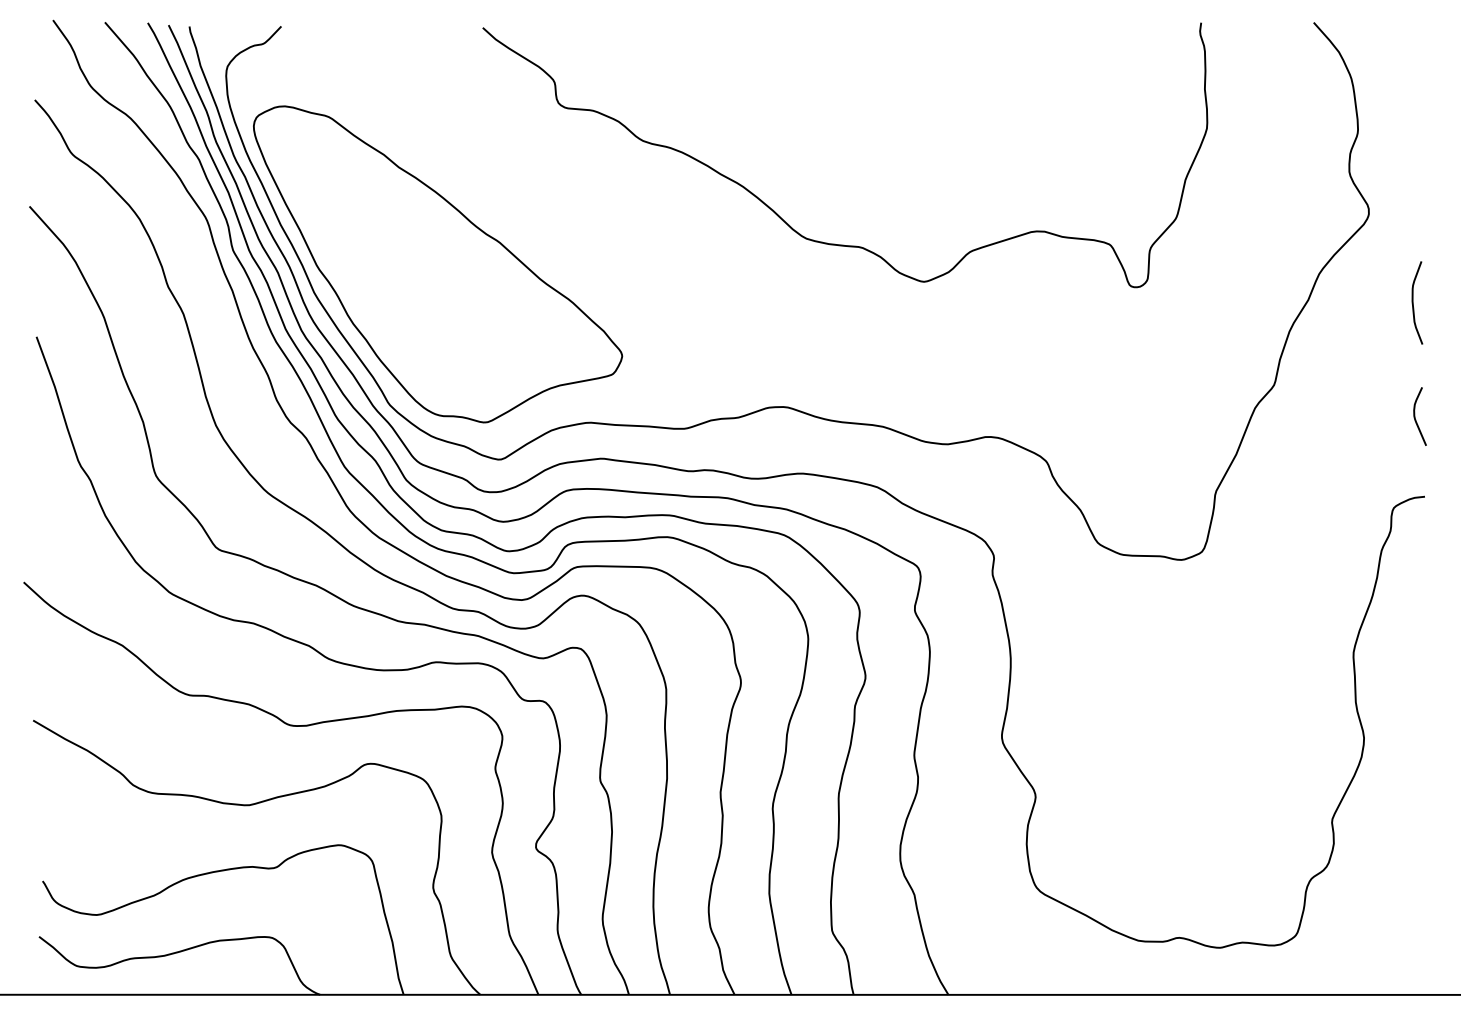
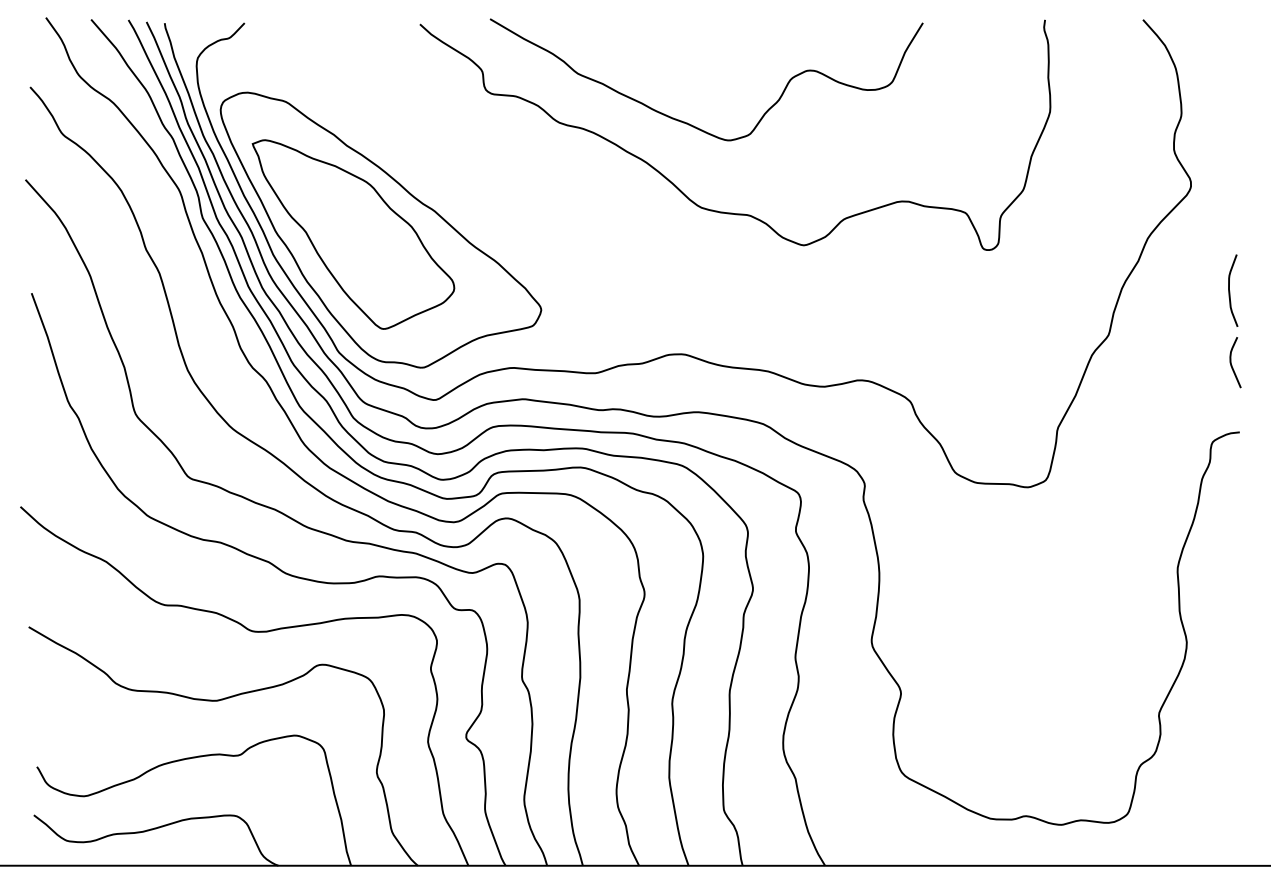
curve: (790, 140) -> (687, 122), added
part: (406, 269) -> (353, 234), added
curve: (1414, 303) -> (1230, 291), moved

